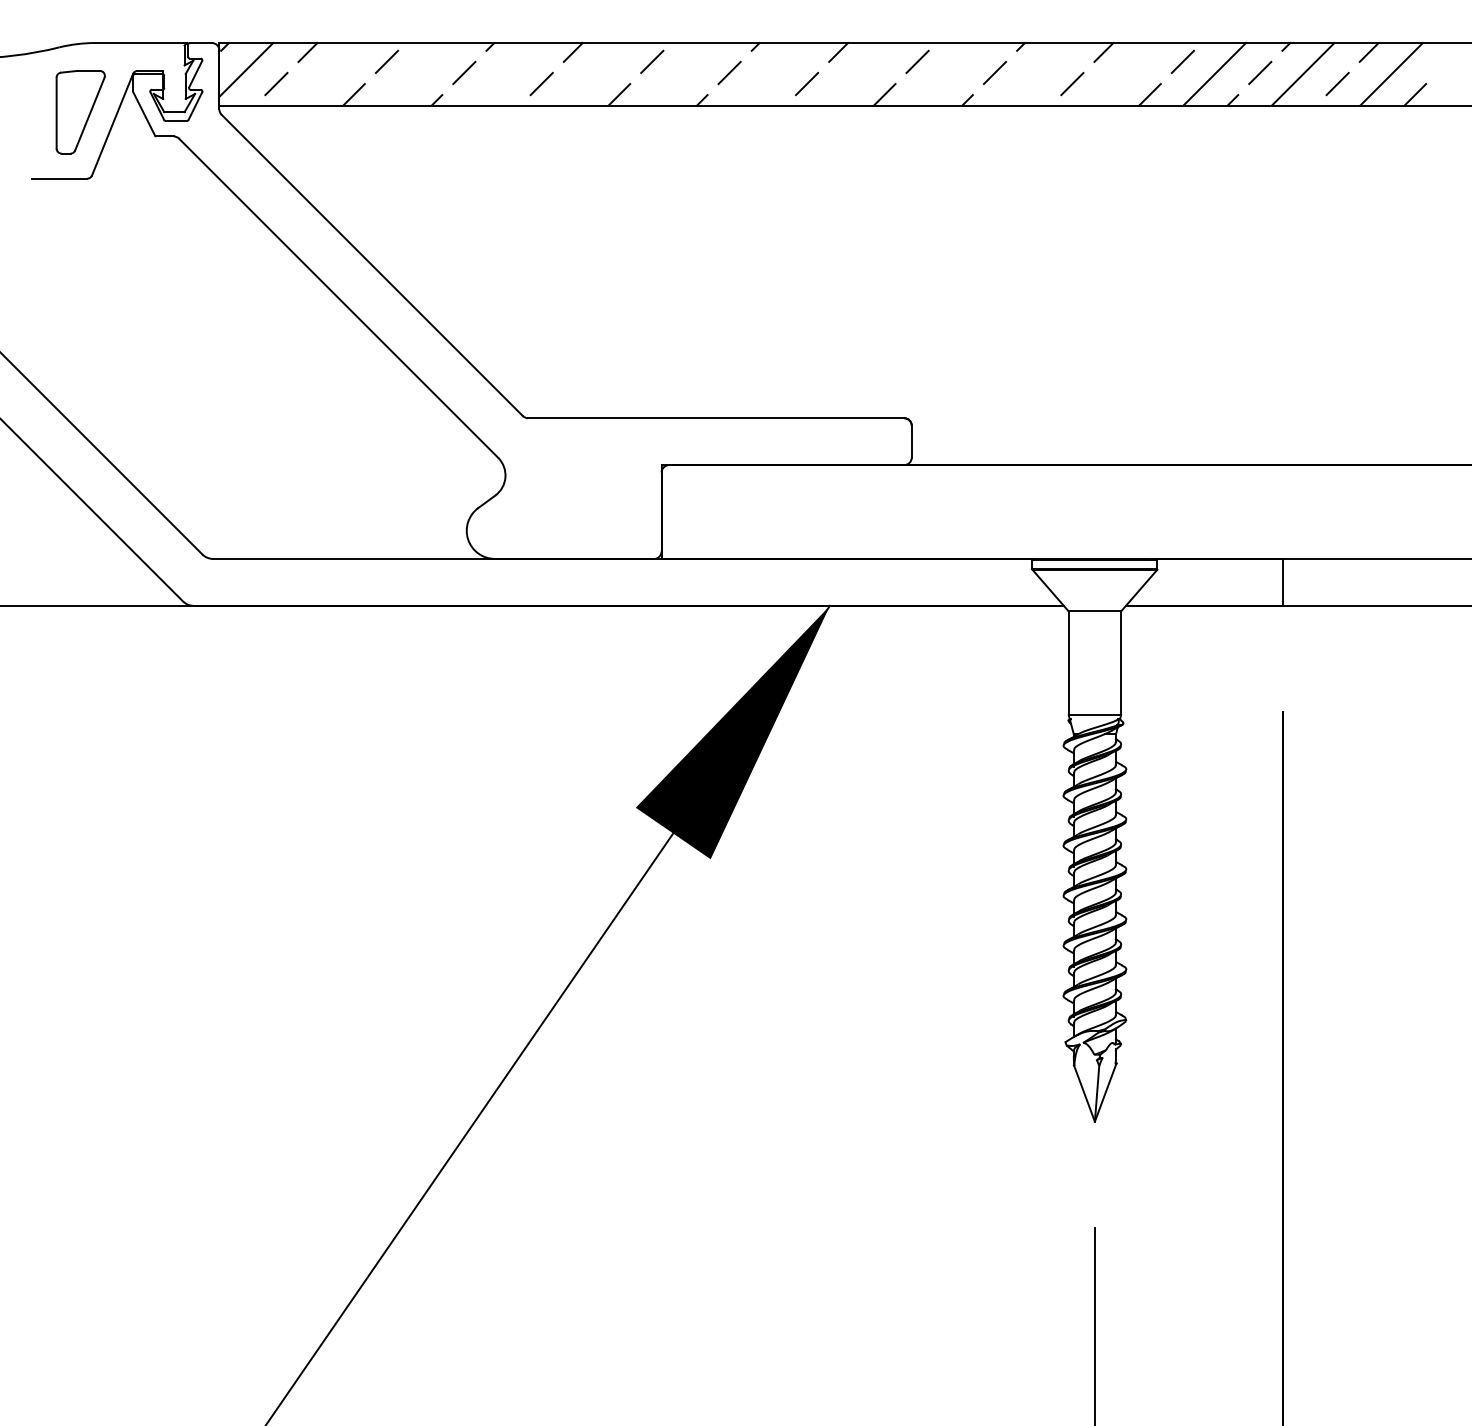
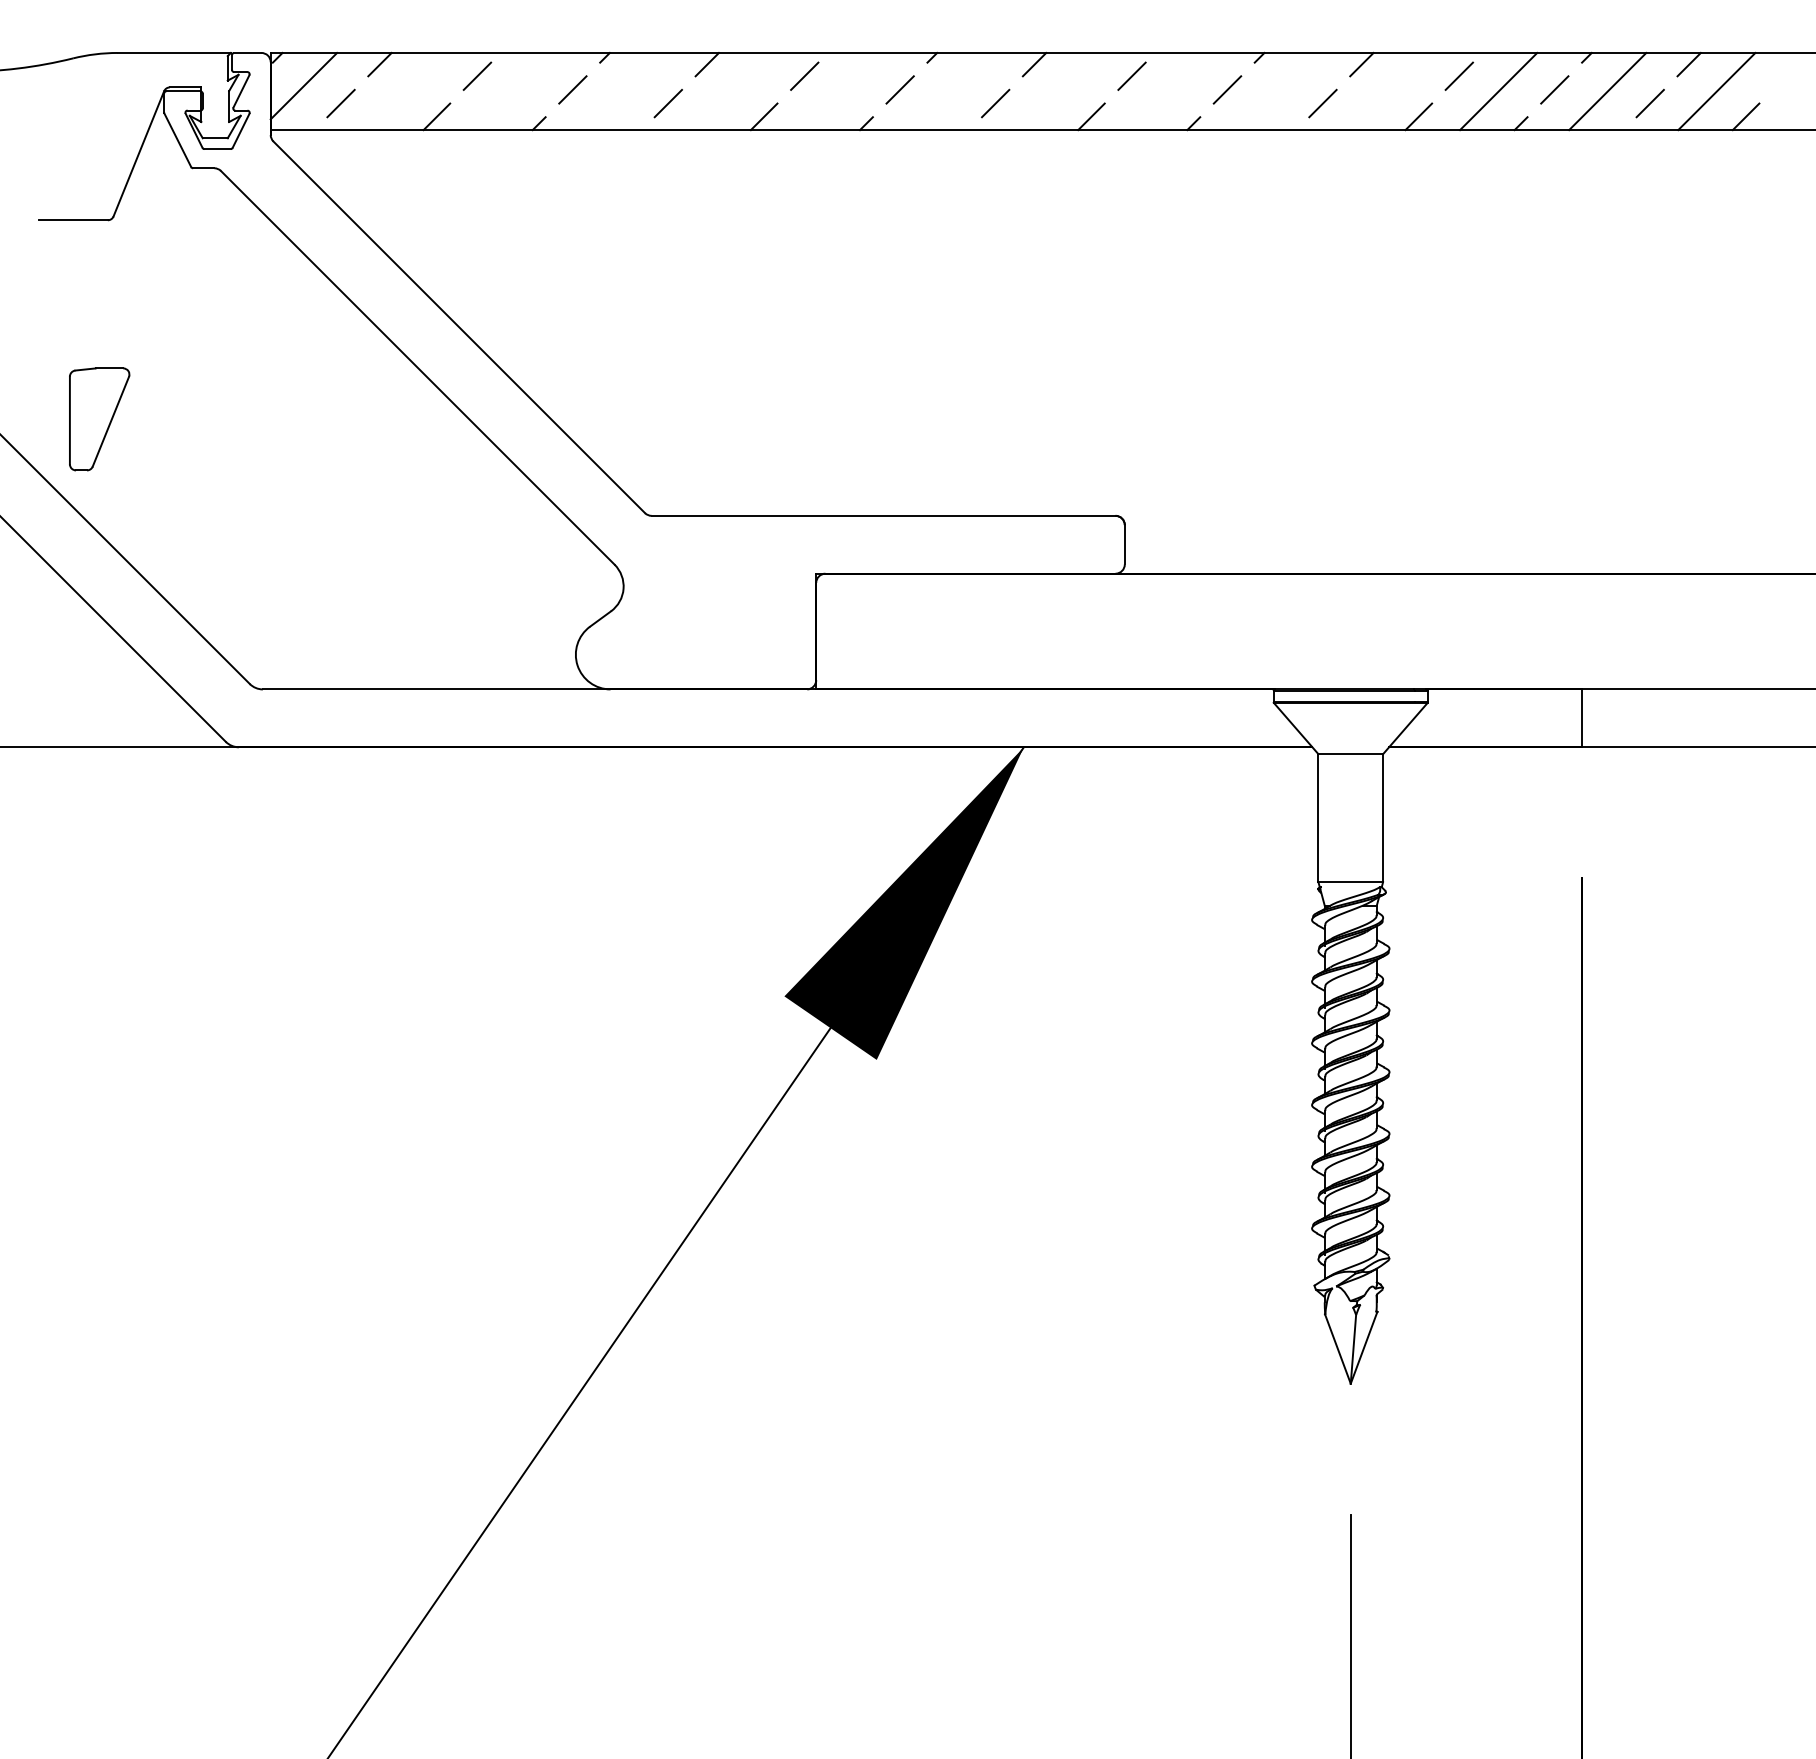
part: (80, 112) -> (99, 419), moved

